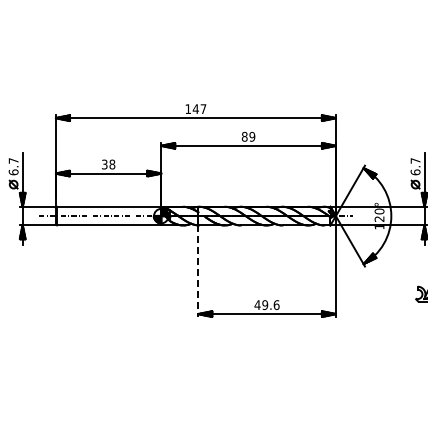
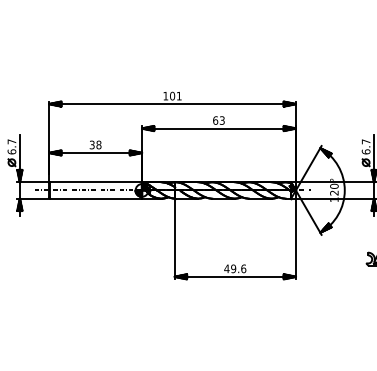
text: (199, 109) -> (175, 96), 147 -> 101
text: (248, 136) -> (218, 120), 89 -> 63
line: (198, 271) -> (174, 239), dashed -> solid

